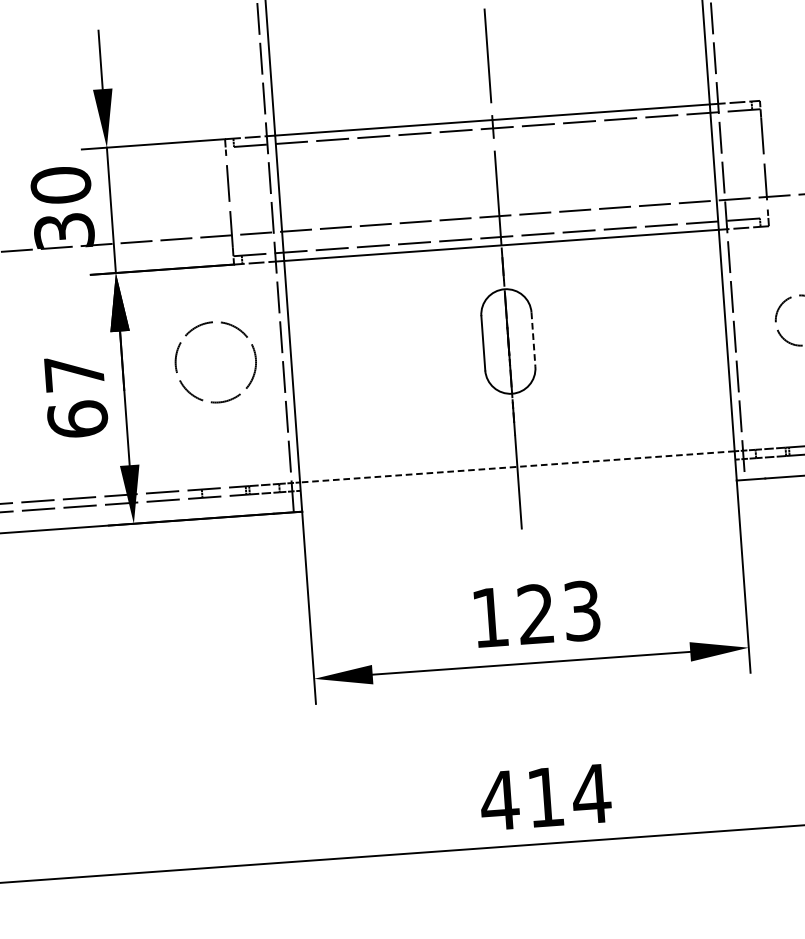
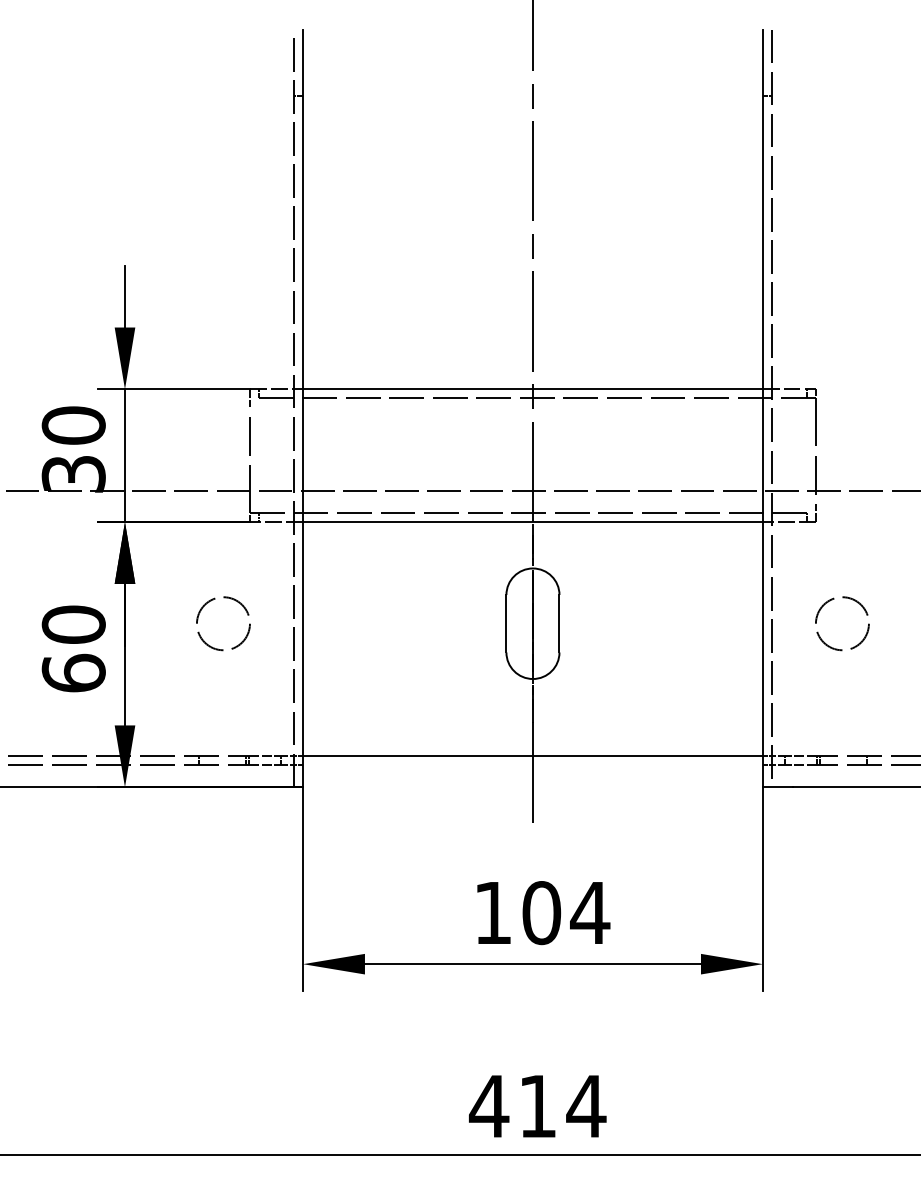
line: (533, 339) -> (559, 623), dashed -> solid
circle: (215, 362) -> (223, 623), size x0.62
text: (74, 373) -> (73, 624), 67 -> 60
line: (516, 467) -> (532, 756), dashed -> solid
text: (559, 613) -> (566, 913), 123 -> 104

